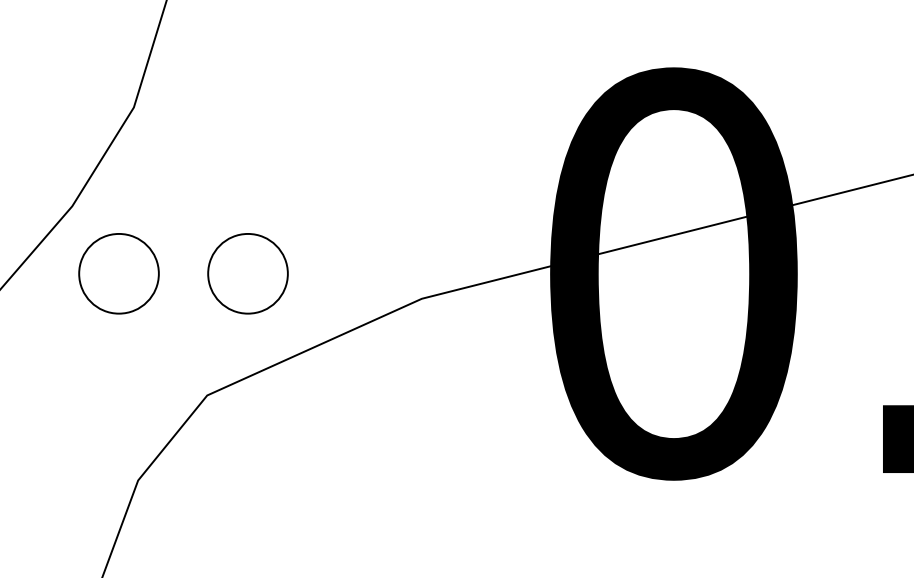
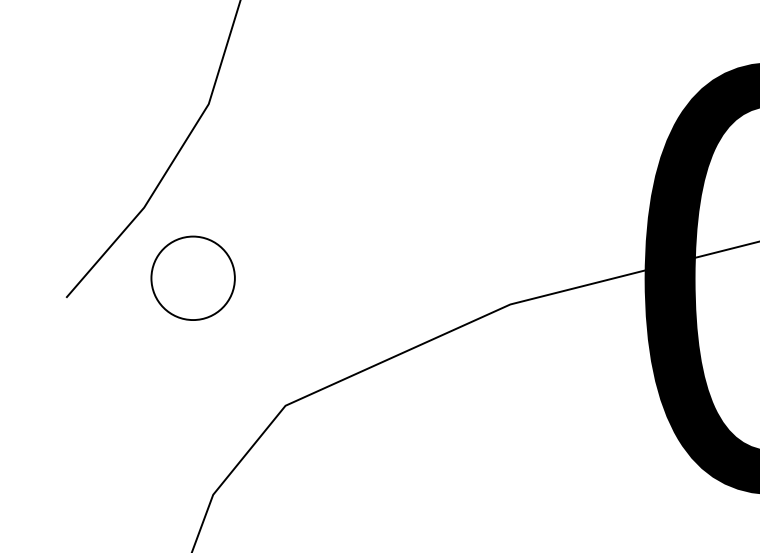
part: (247, 273) -> (327, 278), removed

